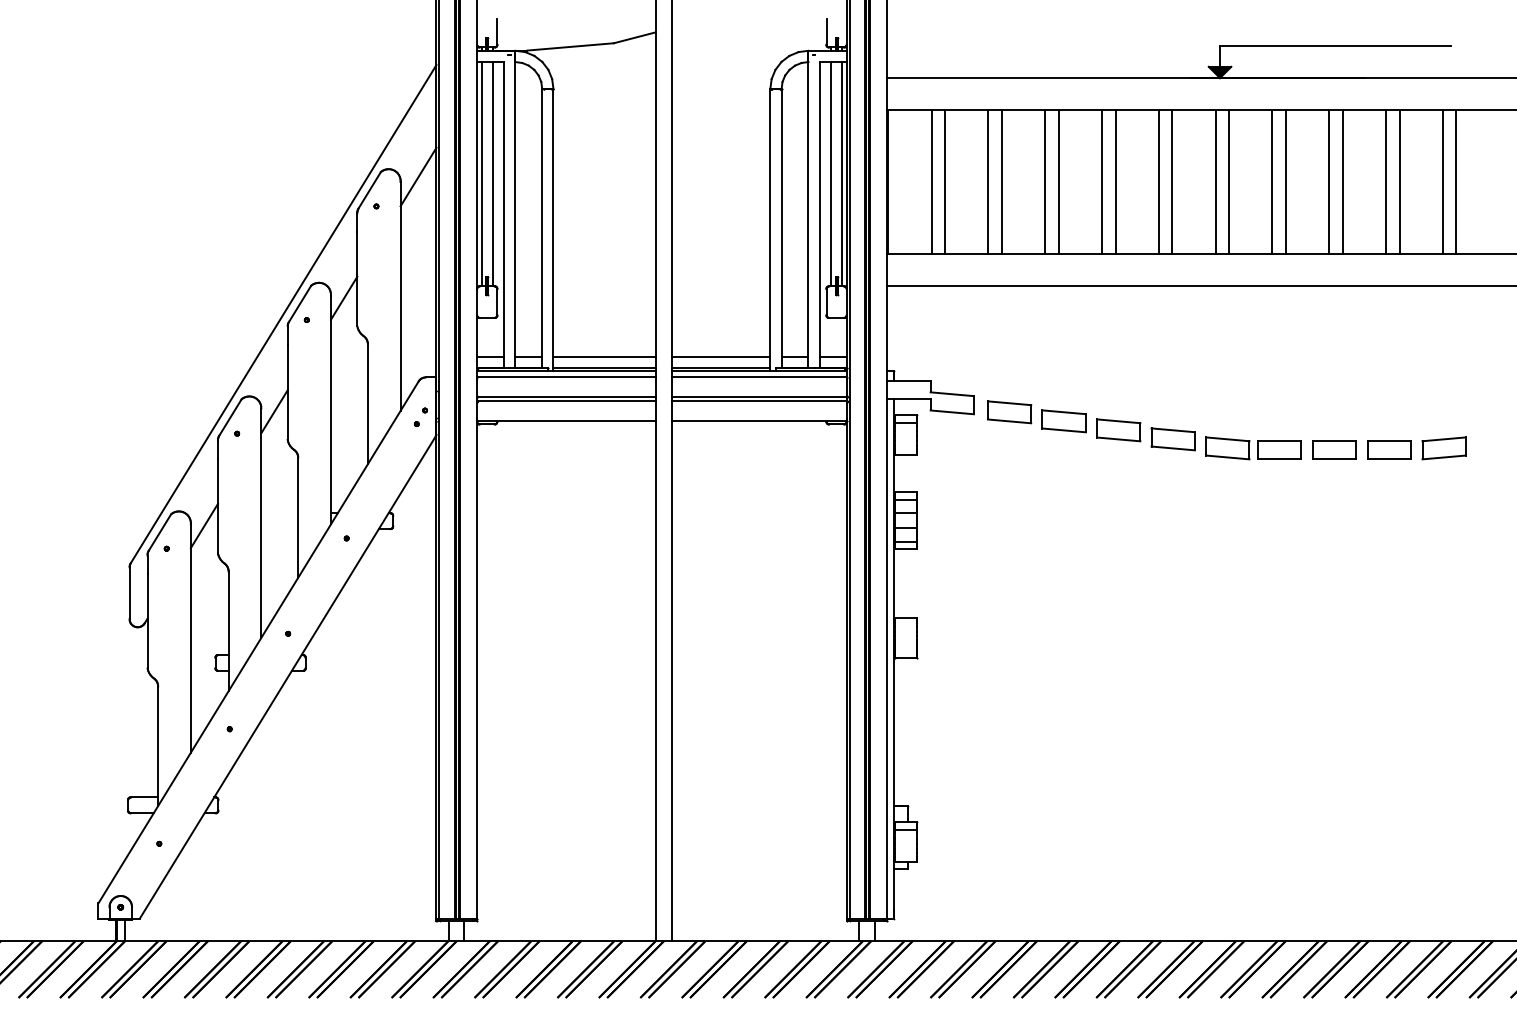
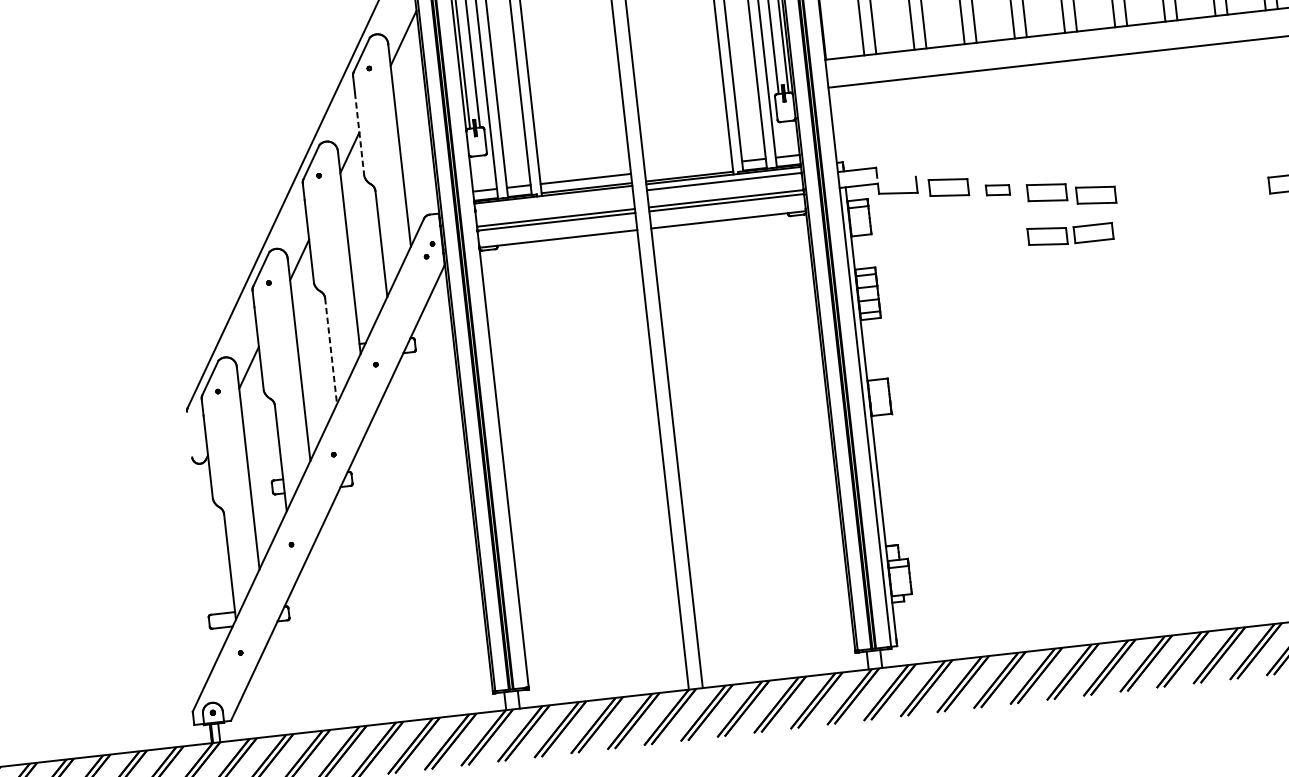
line: (357, 279) -> (359, 134), solid -> dashed
line: (720, 357) -> (688, 167), removed
line: (566, 377) -> (554, 200), removed
line: (951, 394) -> (895, 177), removed
part: (1063, 421) -> (997, 190), size x0.6
part: (1253, 448) -> (1070, 234), moved
part: (1334, 449) -> (1239, 188), removed
line: (298, 517) -> (331, 350), solid -> dashed
line: (129, 593) -> (189, 434), removed

